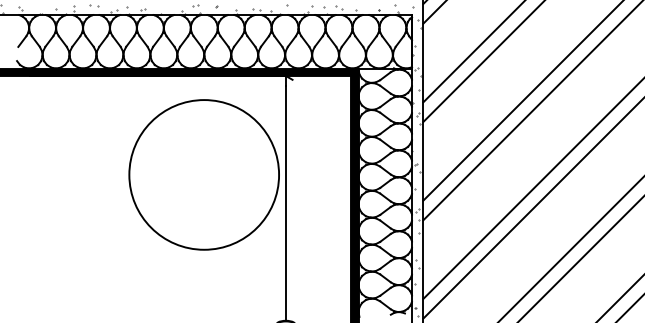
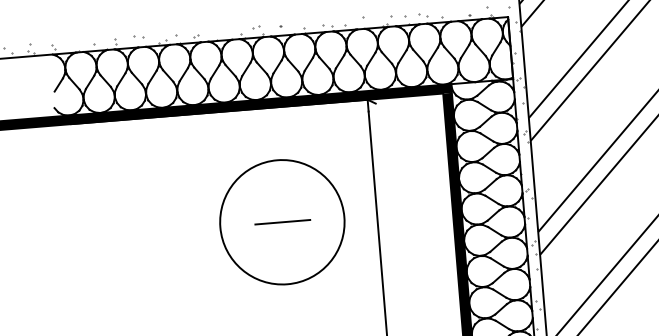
circle: (203, 174) -> (281, 221), size x0.71
line: (204, 174) -> (282, 221), added

